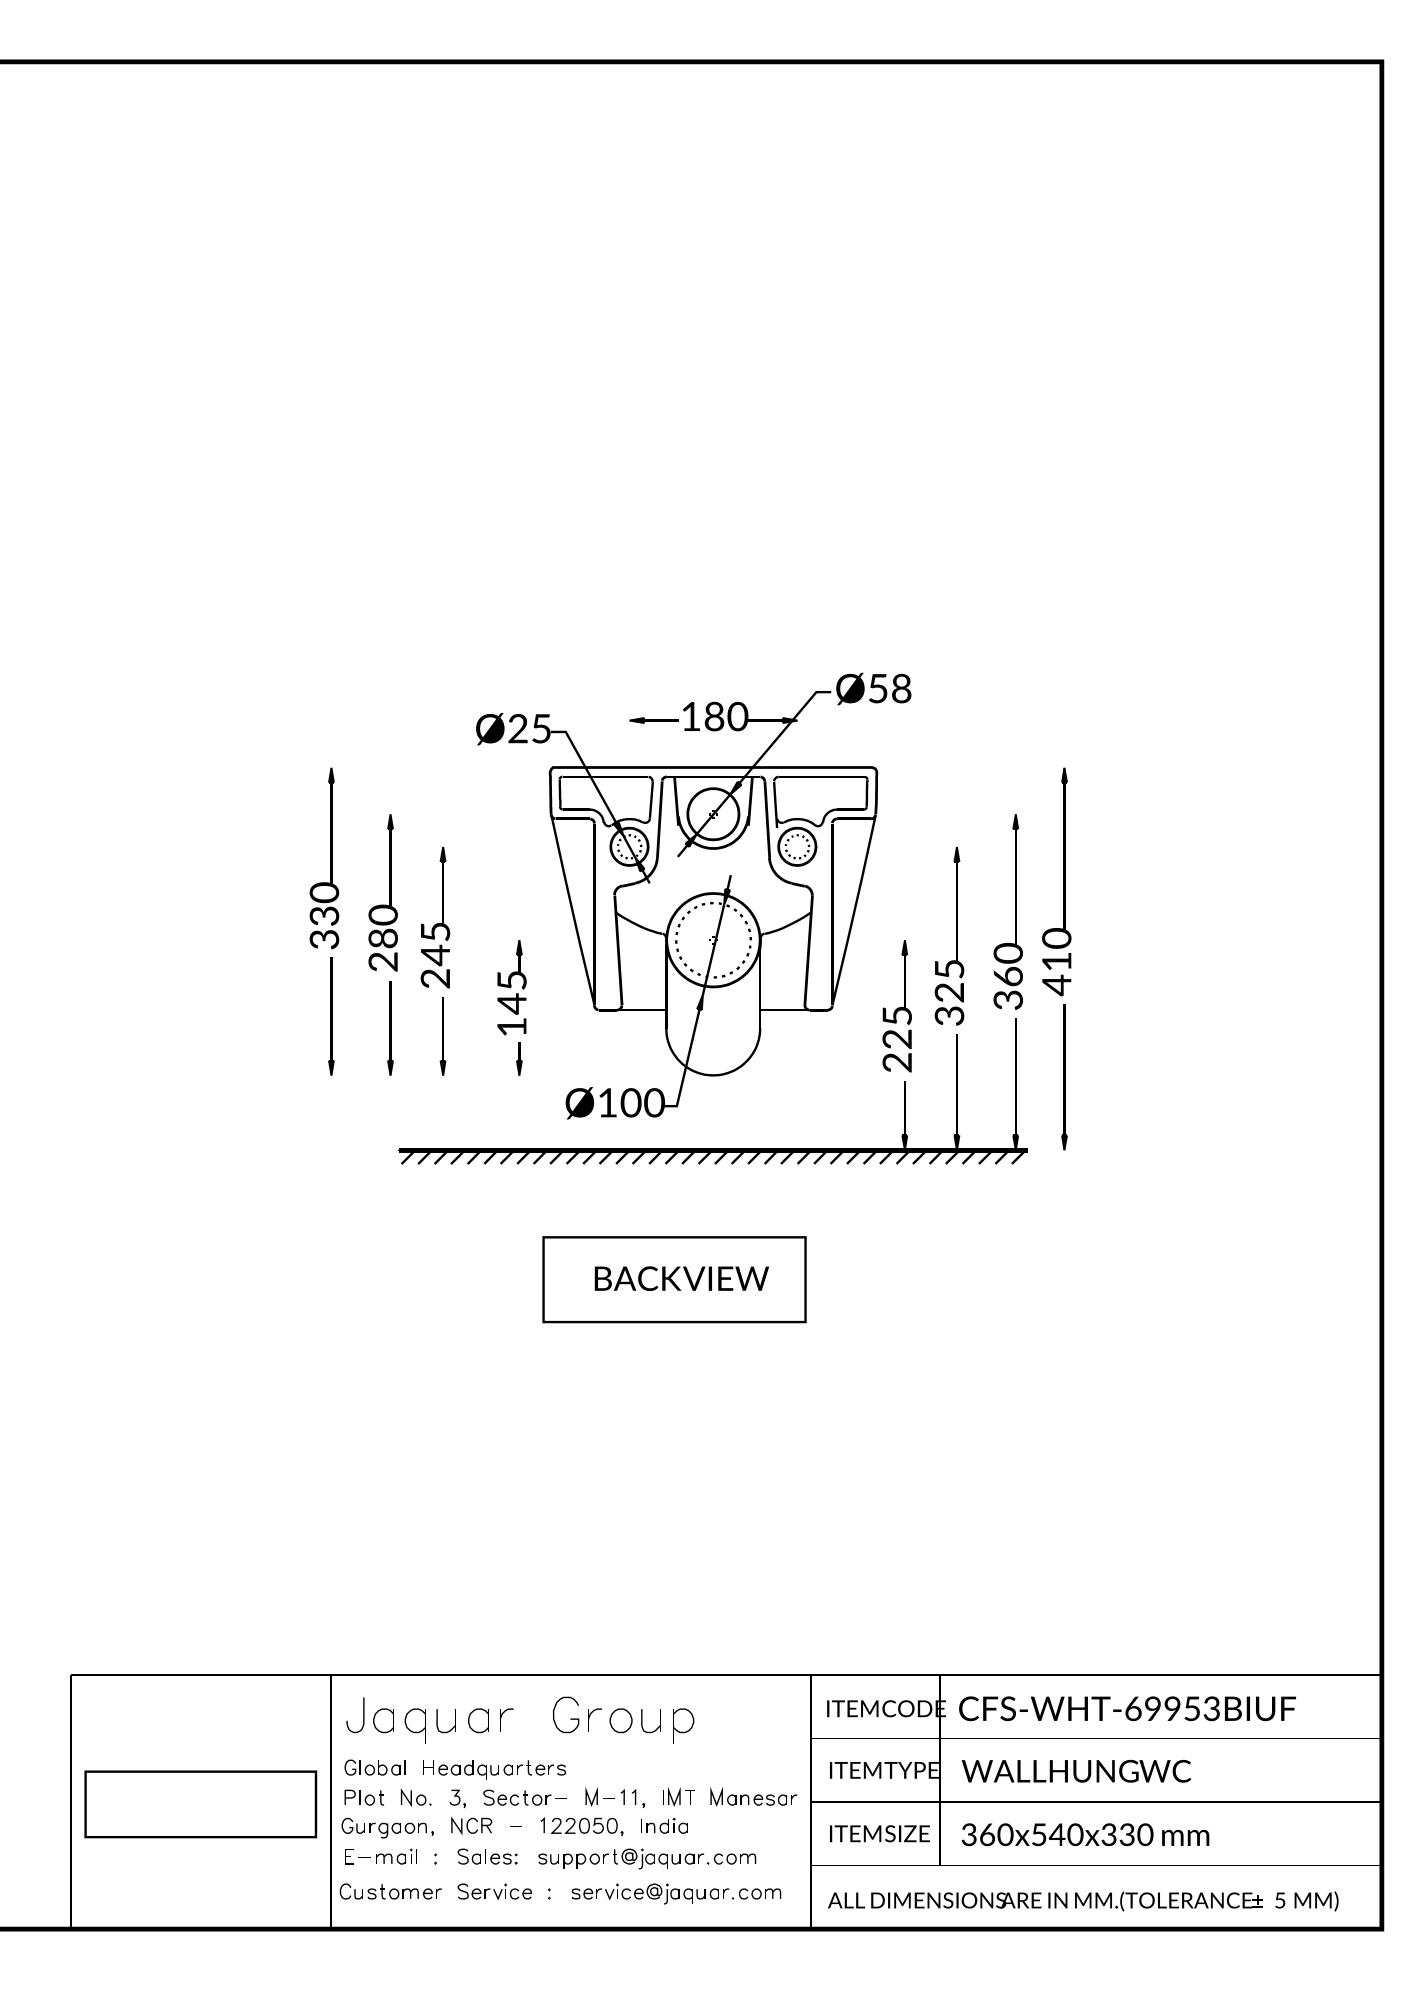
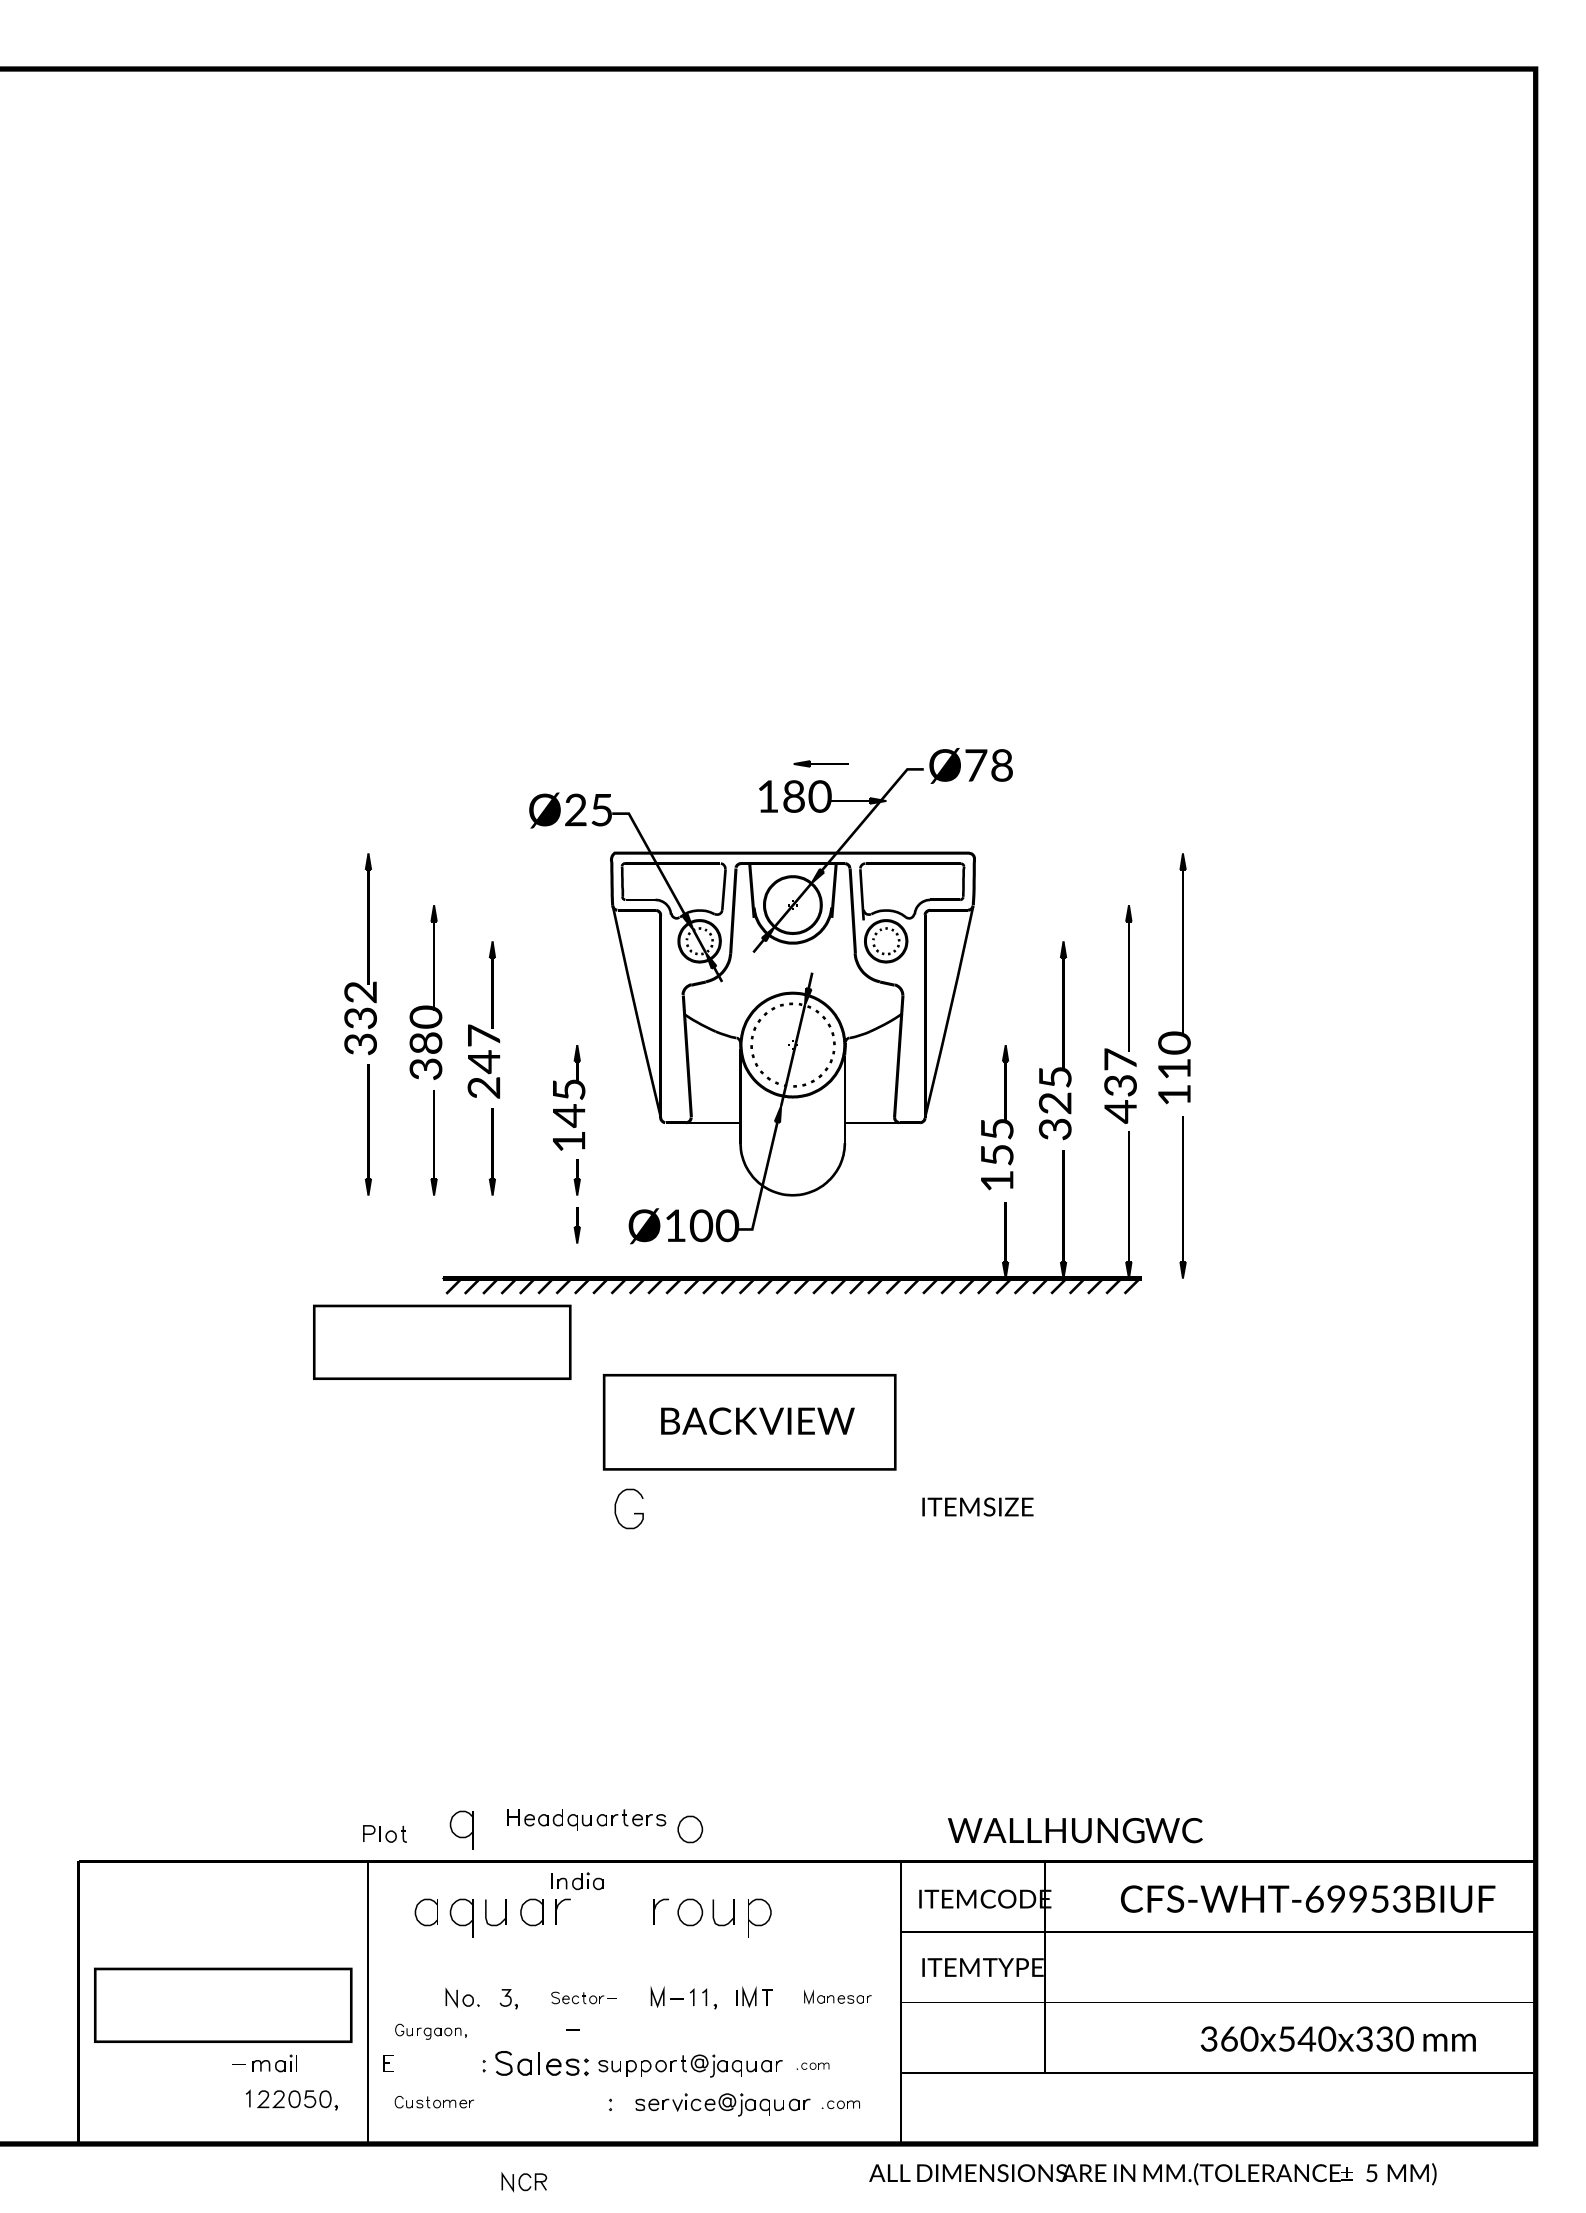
text: (878, 688) -> (976, 765), Ø58 -> Ø78
part: (653, 720) -> (820, 763), moved
text: (324, 892) -> (360, 991), 330 -> 332
text: (435, 931) -> (484, 1035), 245 -> 247
text: (383, 962) -> (426, 1069), 280 -> 380
text: (1008, 977) -> (1120, 1086), 360 -> 437
text: (1056, 985) -> (1174, 1095), 410 -> 110
text: (896, 1050) -> (996, 1167), 225 -> 155
part: (518, 1102) -> (576, 1225), added
part: (398, 1206) -> (442, 1341), added
part: (415, 1646) -> (461, 1829), added
part: (621, 1646) -> (690, 1829), added
text: (1127, 1708) -> (1308, 1898), moved
curve: (362, 1715) -> (403, 1906), removed
curve: (570, 1718) -> (634, 1512), moved
part: (374, 1767) -> (416, 1964), removed
part: (494, 1769) -> (586, 1819), moved
text: (1076, 1771) -> (1075, 1830), moved
part: (753, 1796) -> (837, 1996), size x0.7
part: (363, 1797) -> (384, 1833), moved
part: (524, 1797) -> (583, 1997), size x0.7
part: (471, 1826) -> (524, 2182), moved
part: (581, 1826) -> (291, 2099), moved
part: (664, 1826) -> (577, 1881), moved
part: (387, 1827) -> (430, 2031), size x0.7
text: (879, 1833) -> (977, 1506), moved
text: (1084, 1834) -> (1337, 2038), moved
part: (387, 1856) -> (264, 2063), moved
part: (487, 1856) -> (541, 2063), size x1.4
part: (731, 1859) -> (812, 2066), size x0.6
part: (390, 1890) -> (434, 2101), size x0.7
part: (494, 1891) -> (549, 2102), removed
part: (756, 1893) -> (840, 2104), size x0.7
text: (1082, 1901) -> (1152, 2174), moved

